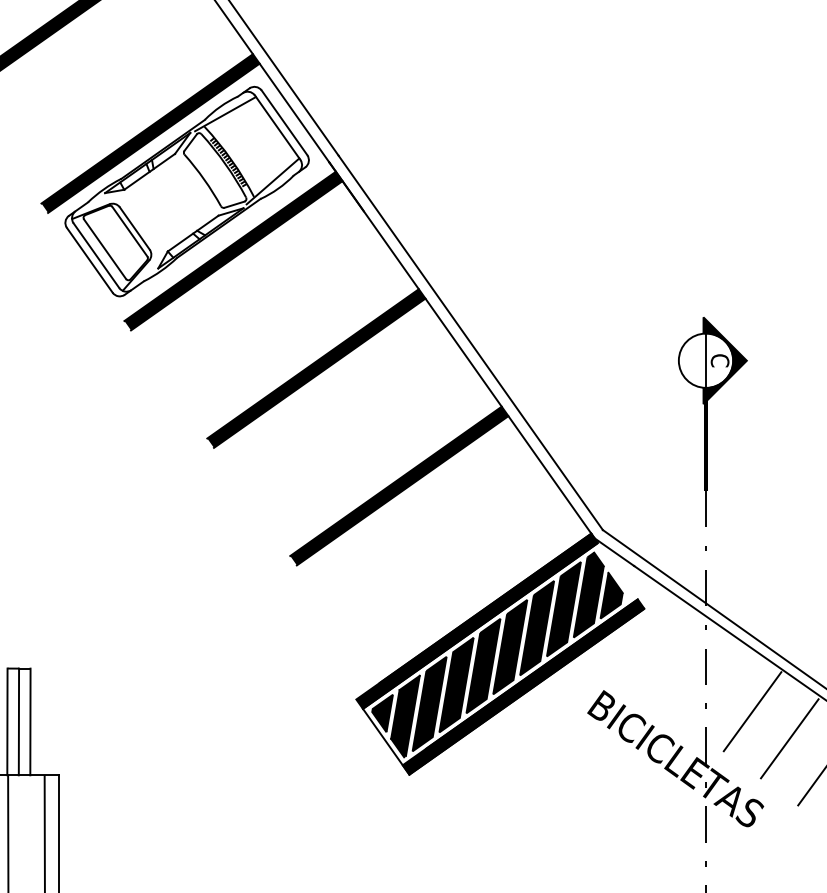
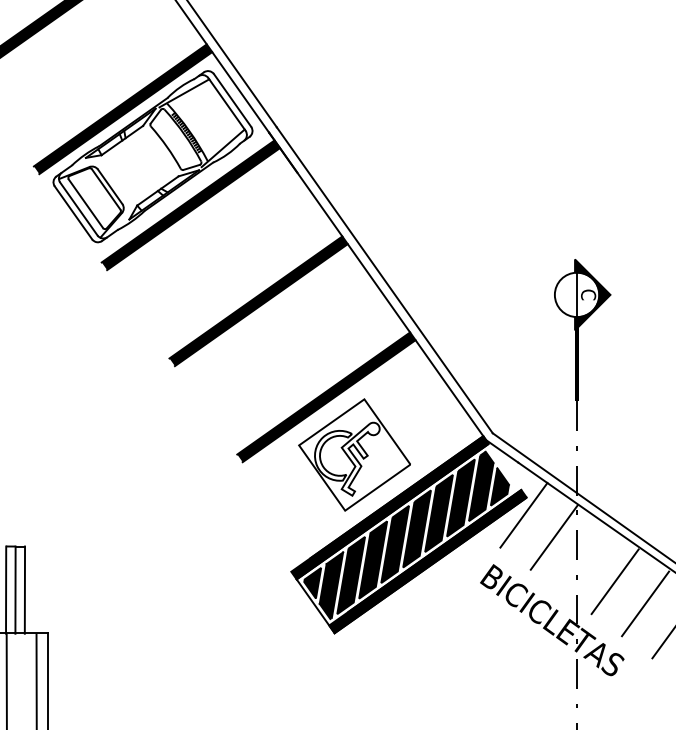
part: (433, 556) -> (354, 454), added
line: (640, 629) -> (523, 514), added
line: (677, 657) -> (553, 537), added

